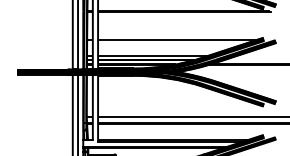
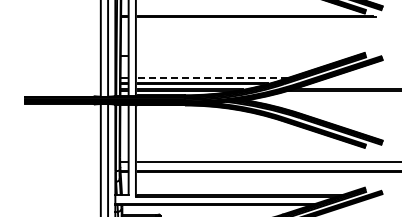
line: (177, 40) -> (245, 56), removed
line: (154, 56) -> (213, 78), solid -> dashed

